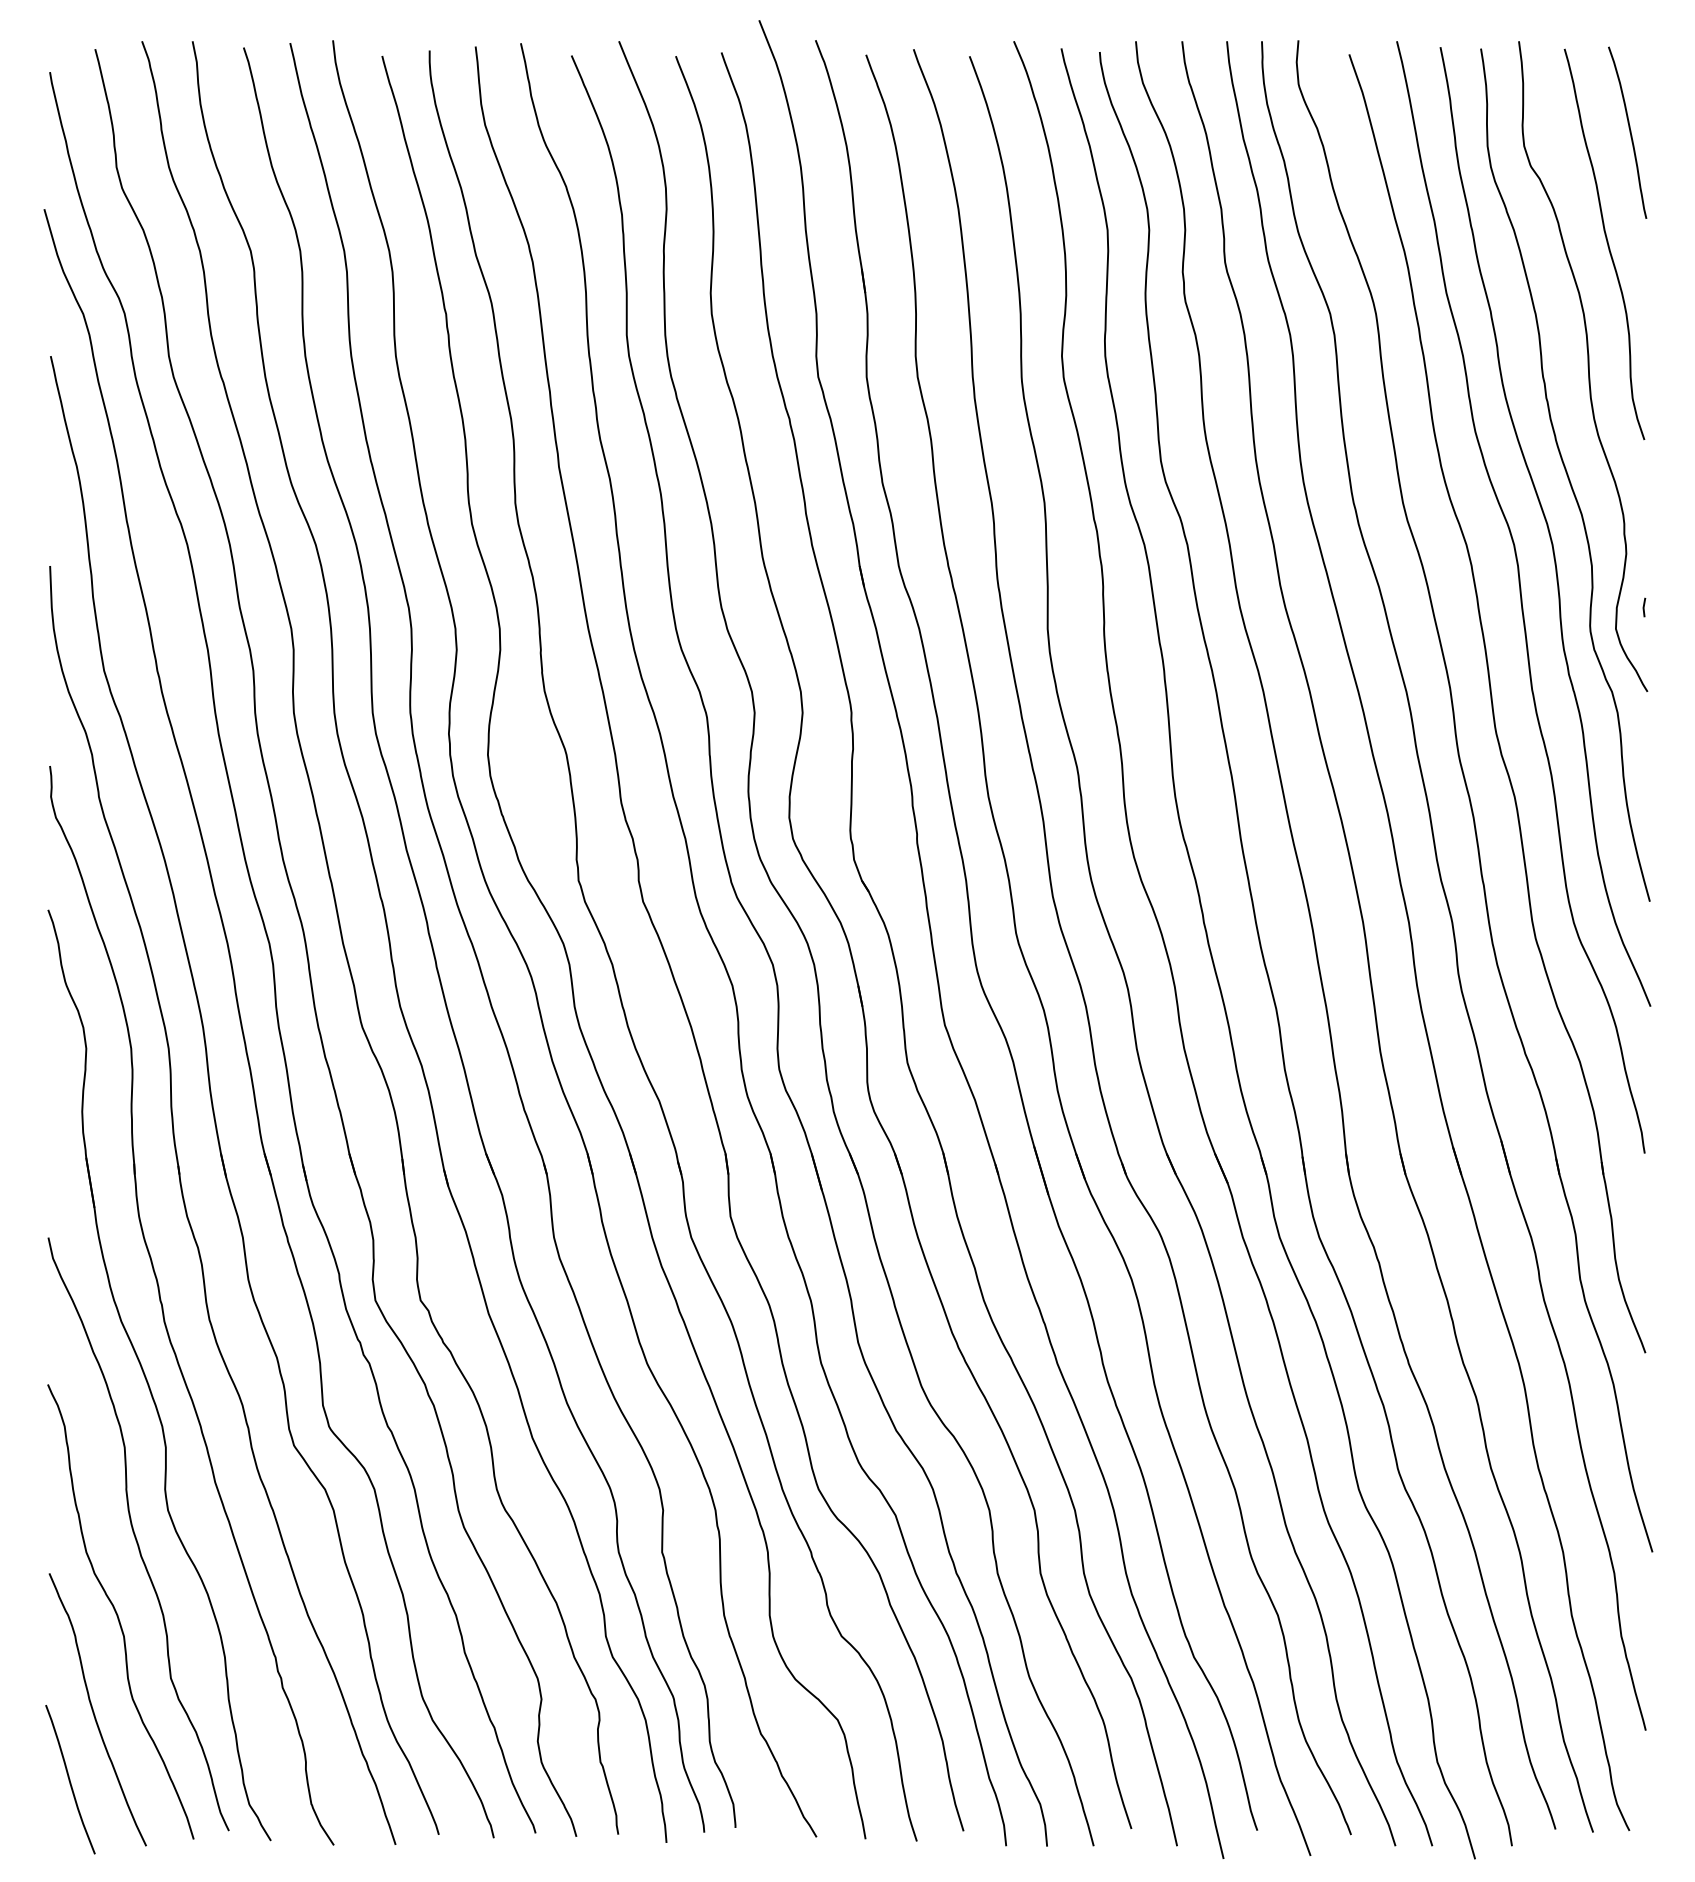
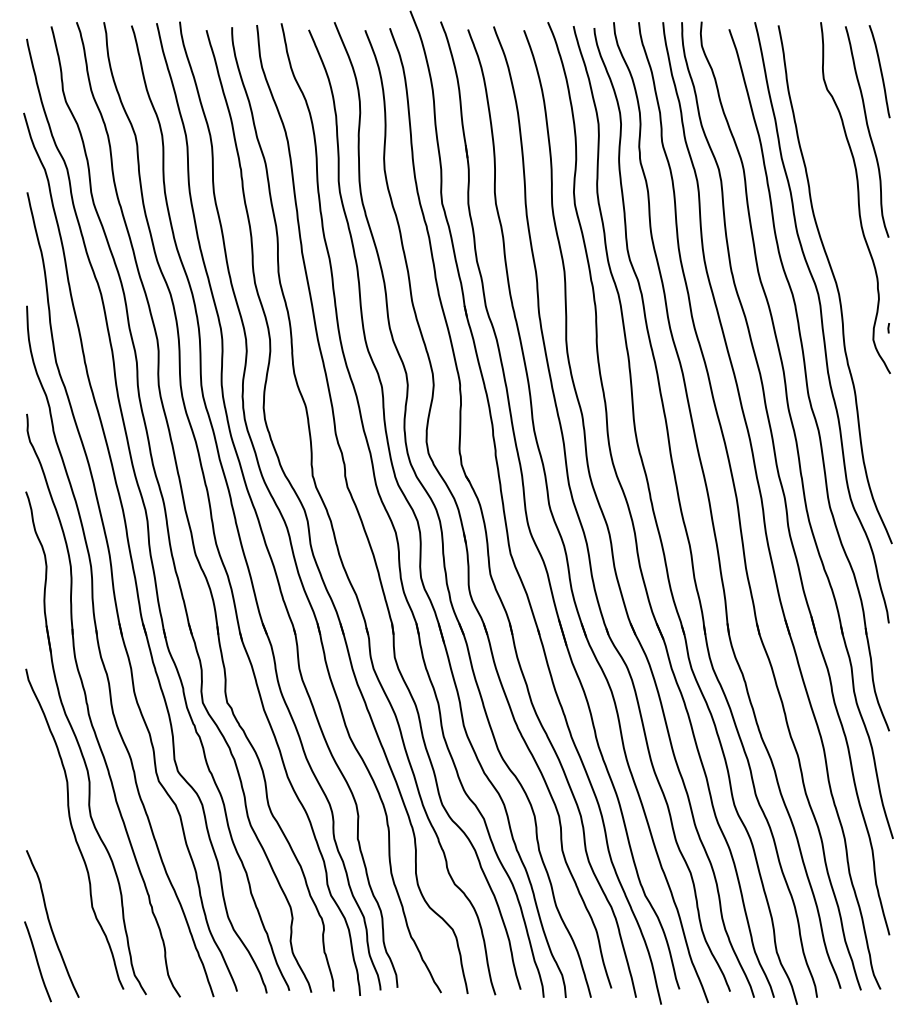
curve: (1564, 472) -> (845, 255), removed
curve: (119, 1614) -> (64, 872), removed

